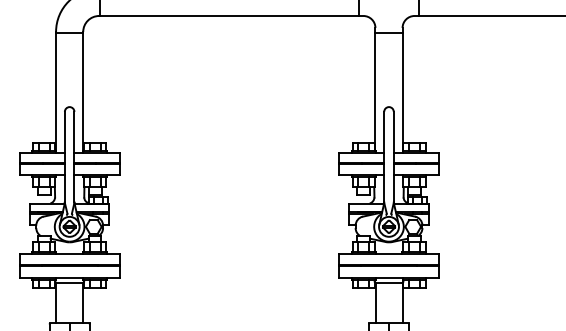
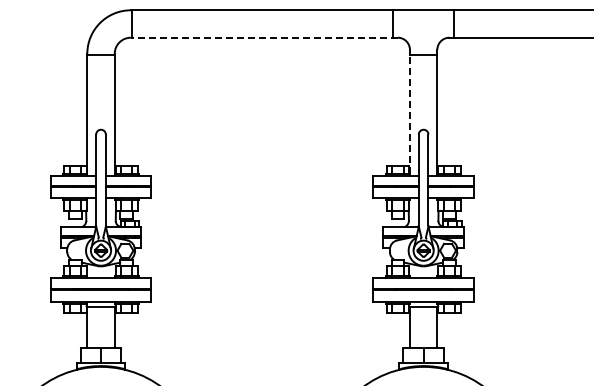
line: (230, 15) -> (263, 37), solid -> dashed
line: (375, 91) -> (409, 113), solid -> dashed

